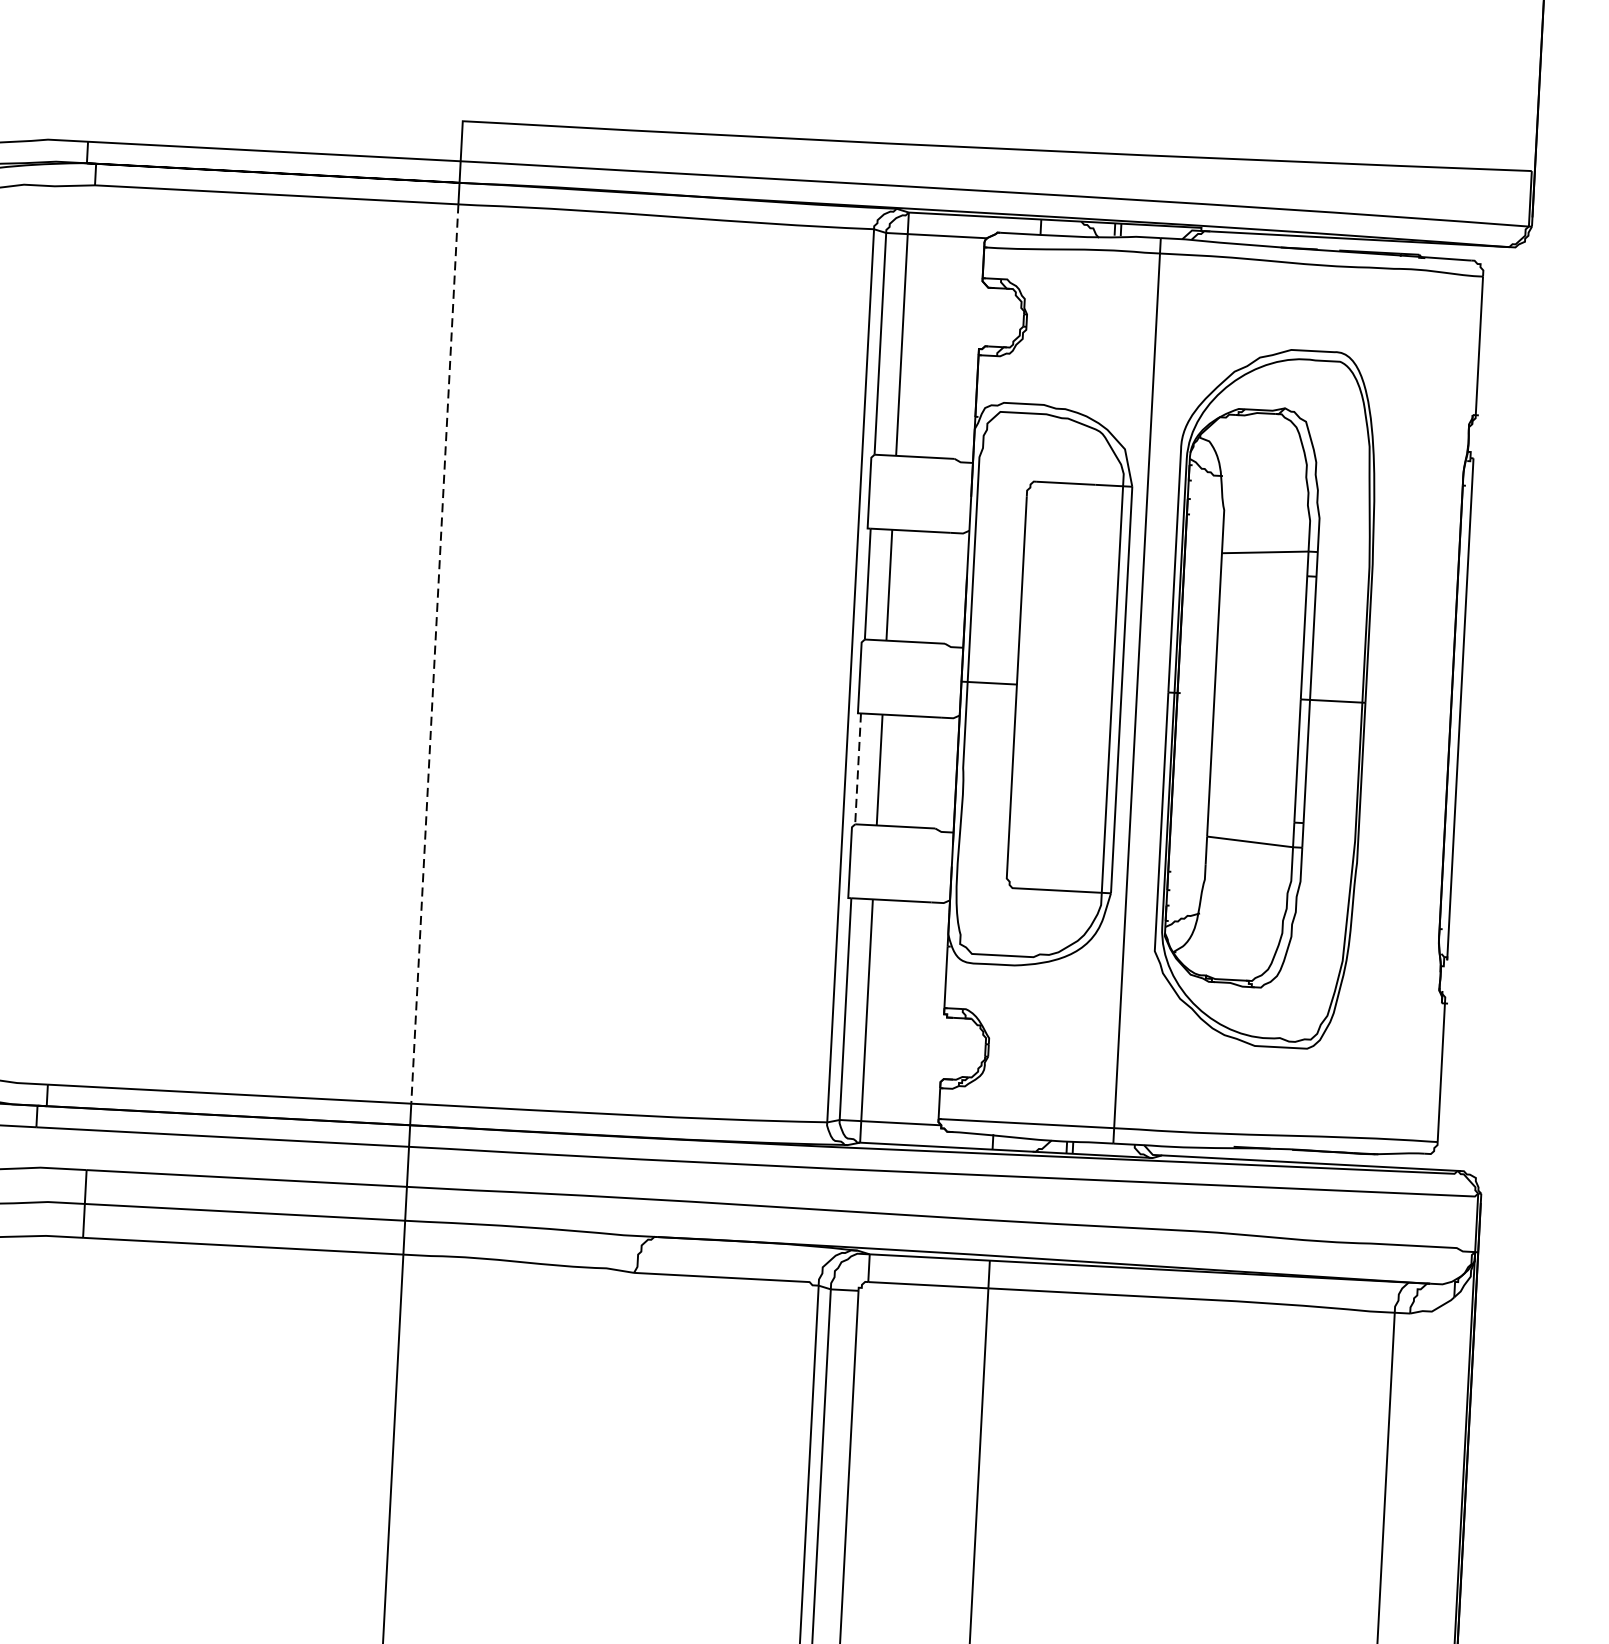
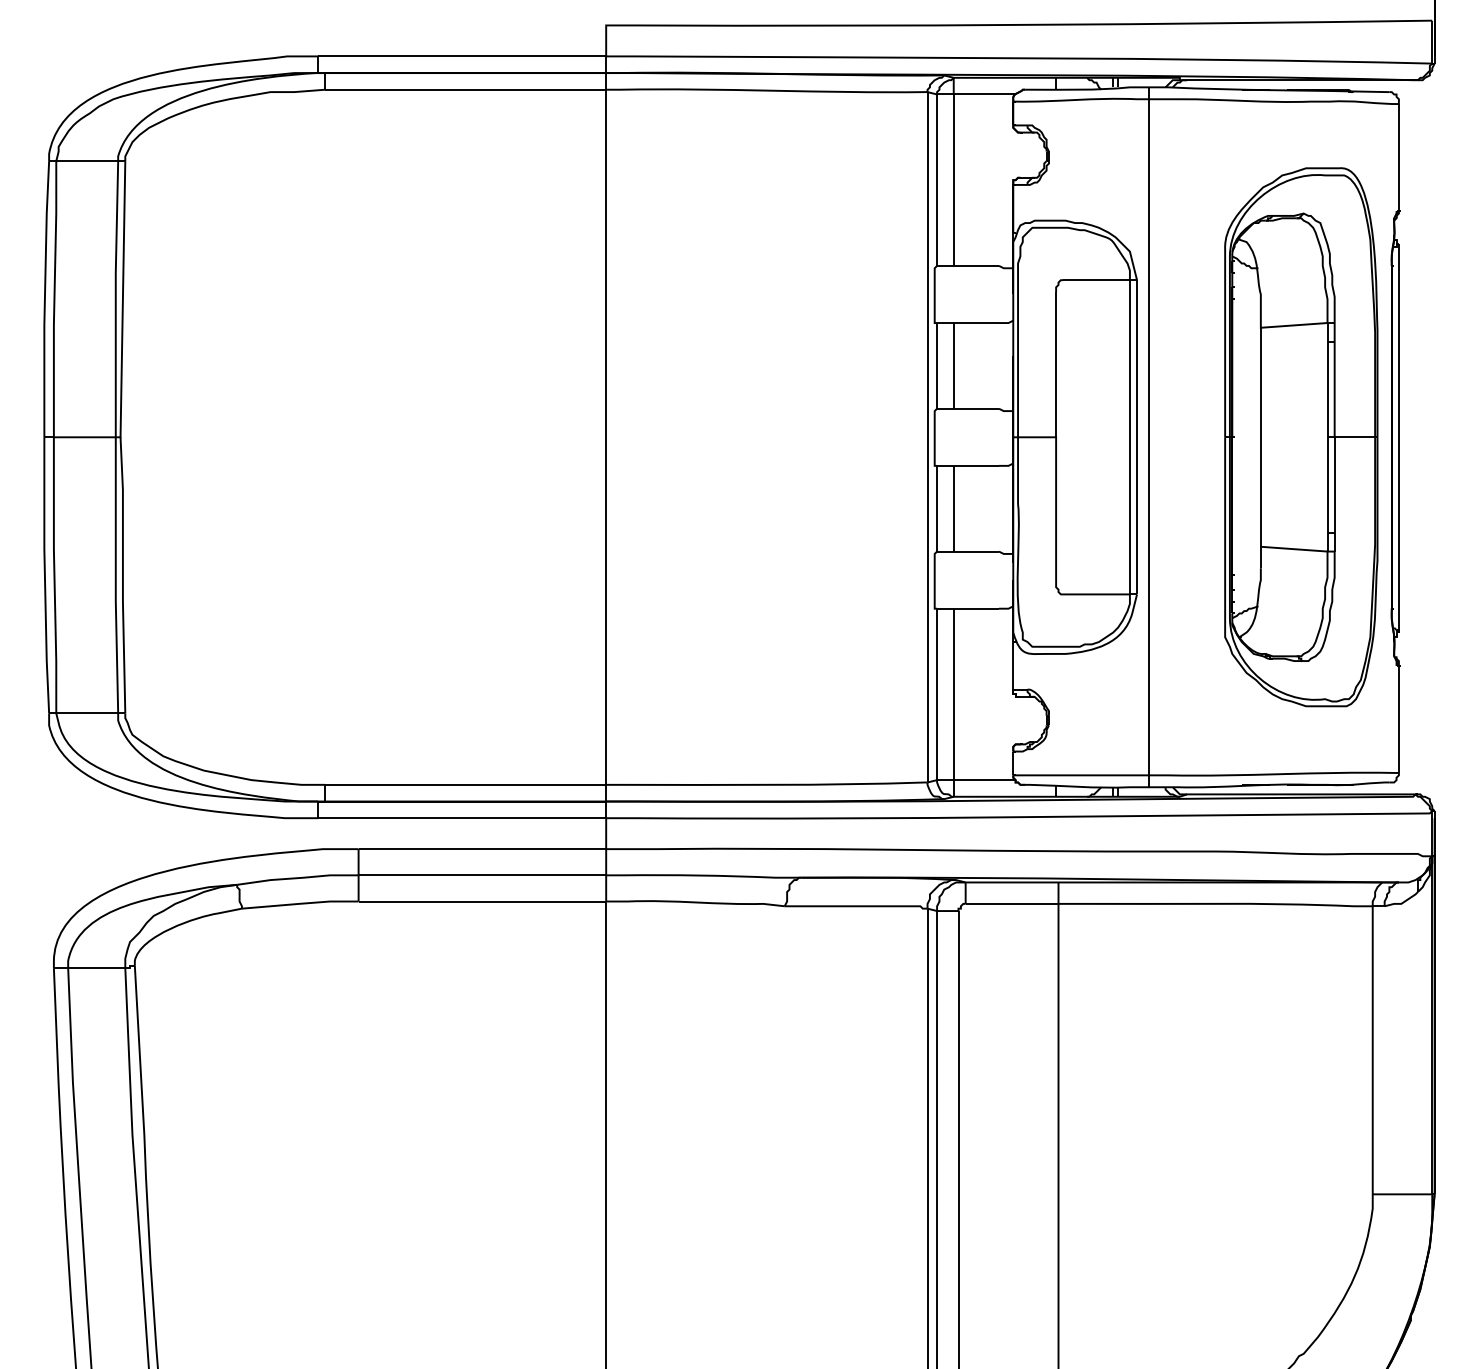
line: (435, 654) -> (606, 437), dashed -> solid
part: (1267, 697) -> (1301, 437), moved
line: (858, 768) -> (937, 508), dashed -> solid

